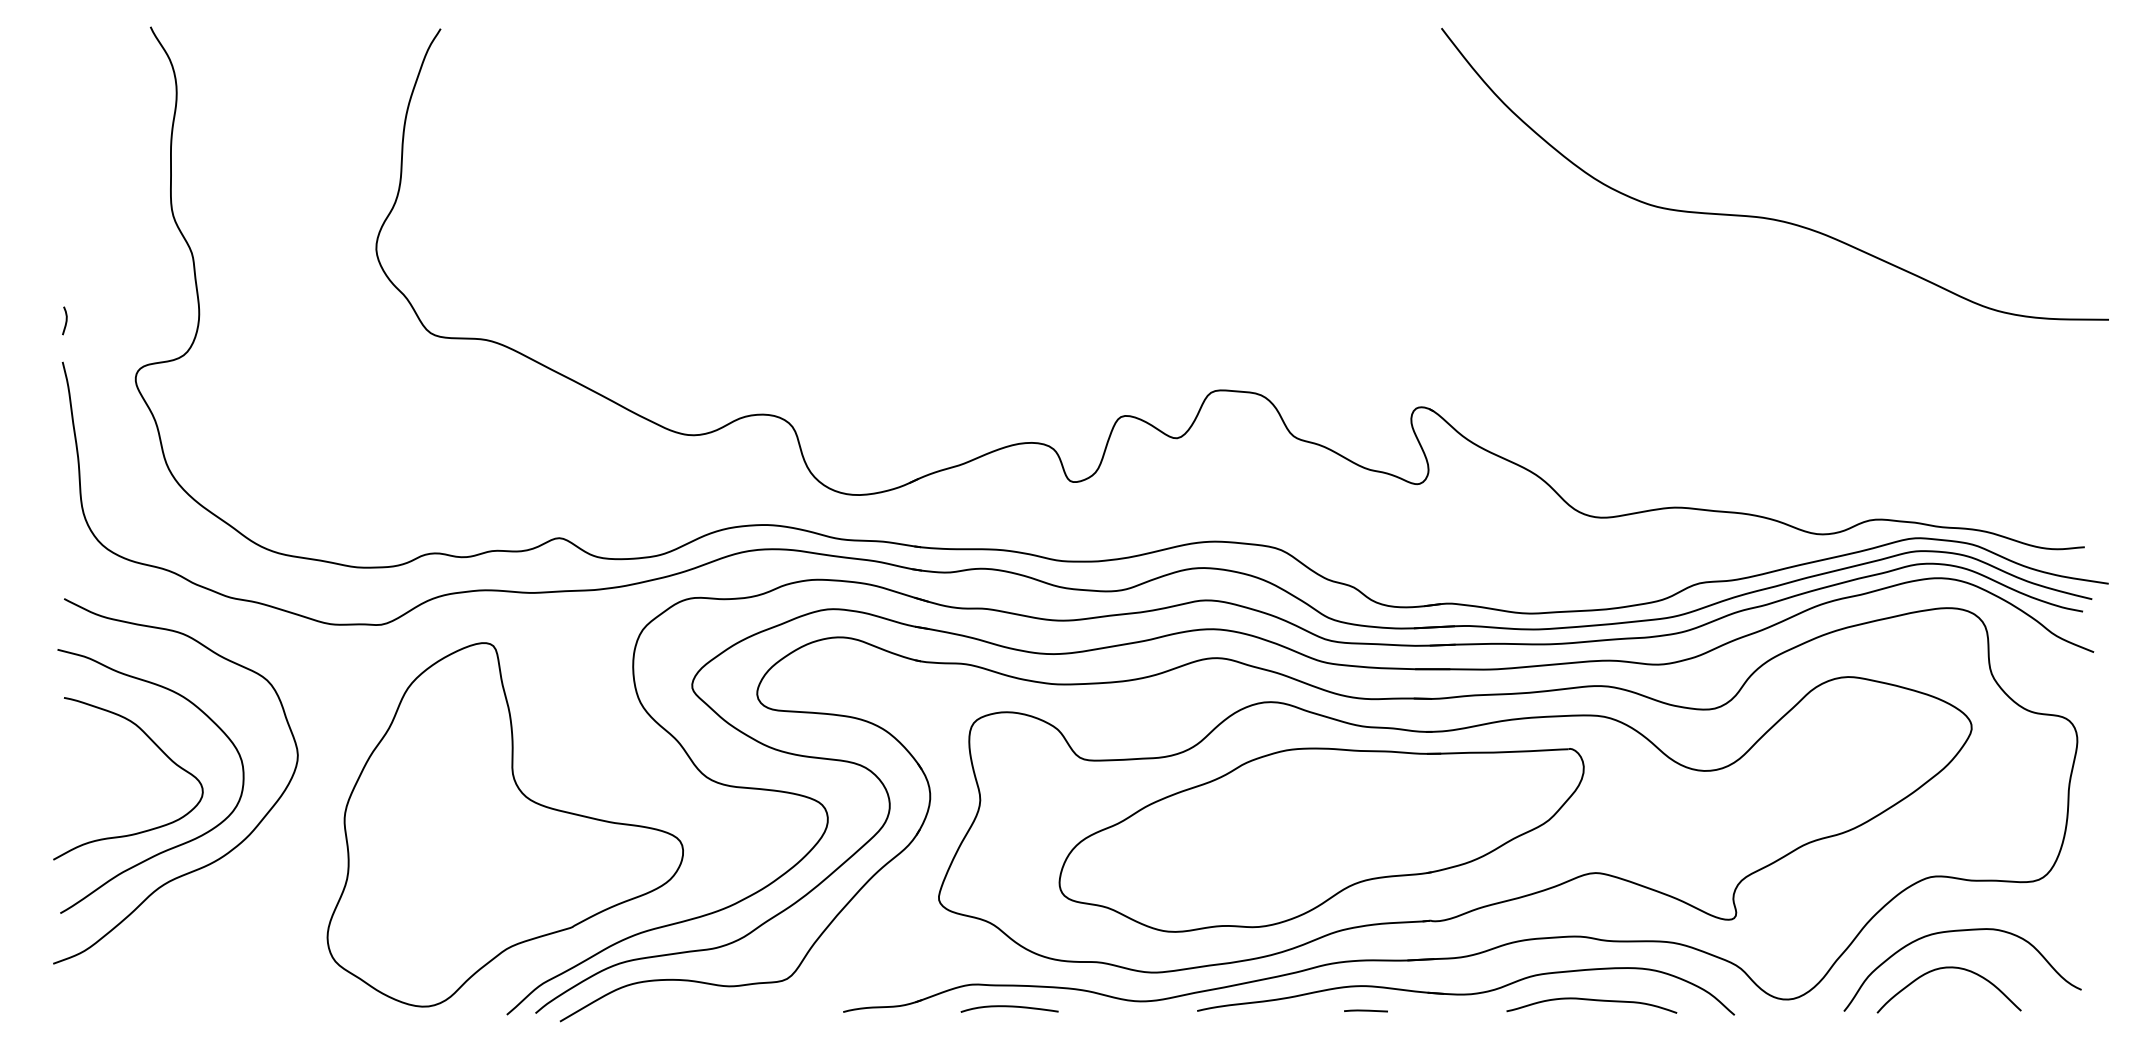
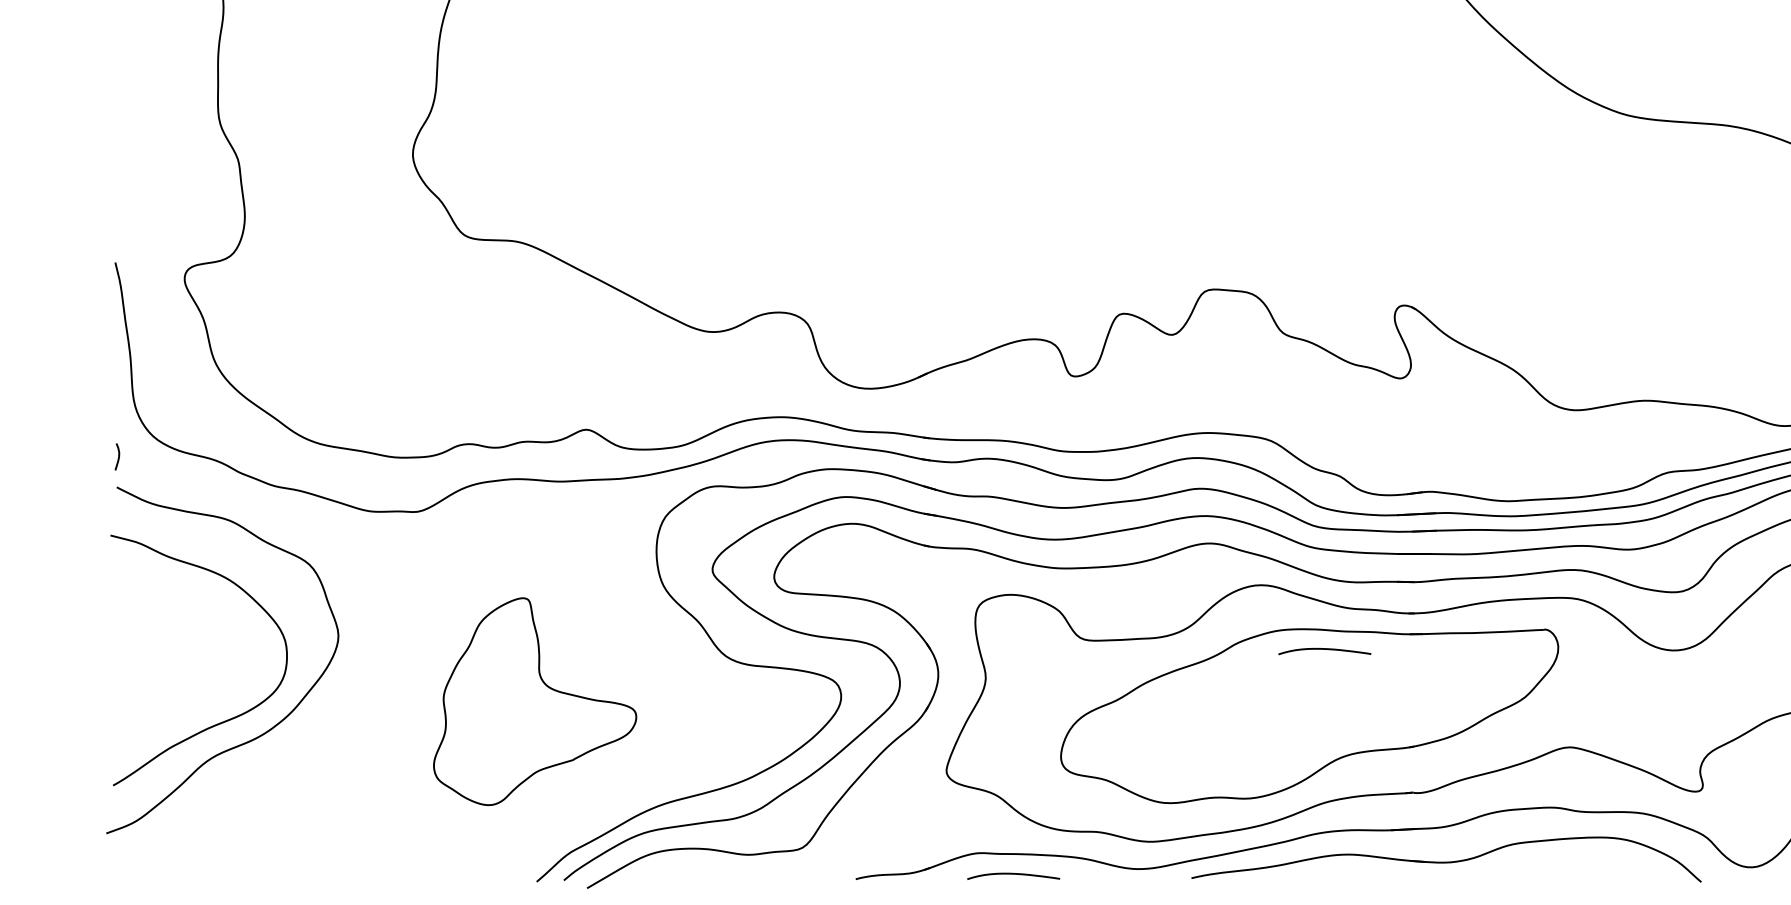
curve: (65, 320) -> (118, 456), moved
curve: (158, 748) -> (206, 629), removed
curve: (1337, 770) -> (1324, 650), added
part: (504, 824) -> (534, 701), size x0.6
curve: (1591, 1000) -> (1565, 868), removed
line: (1365, 1010) -> (1351, 877), removed

